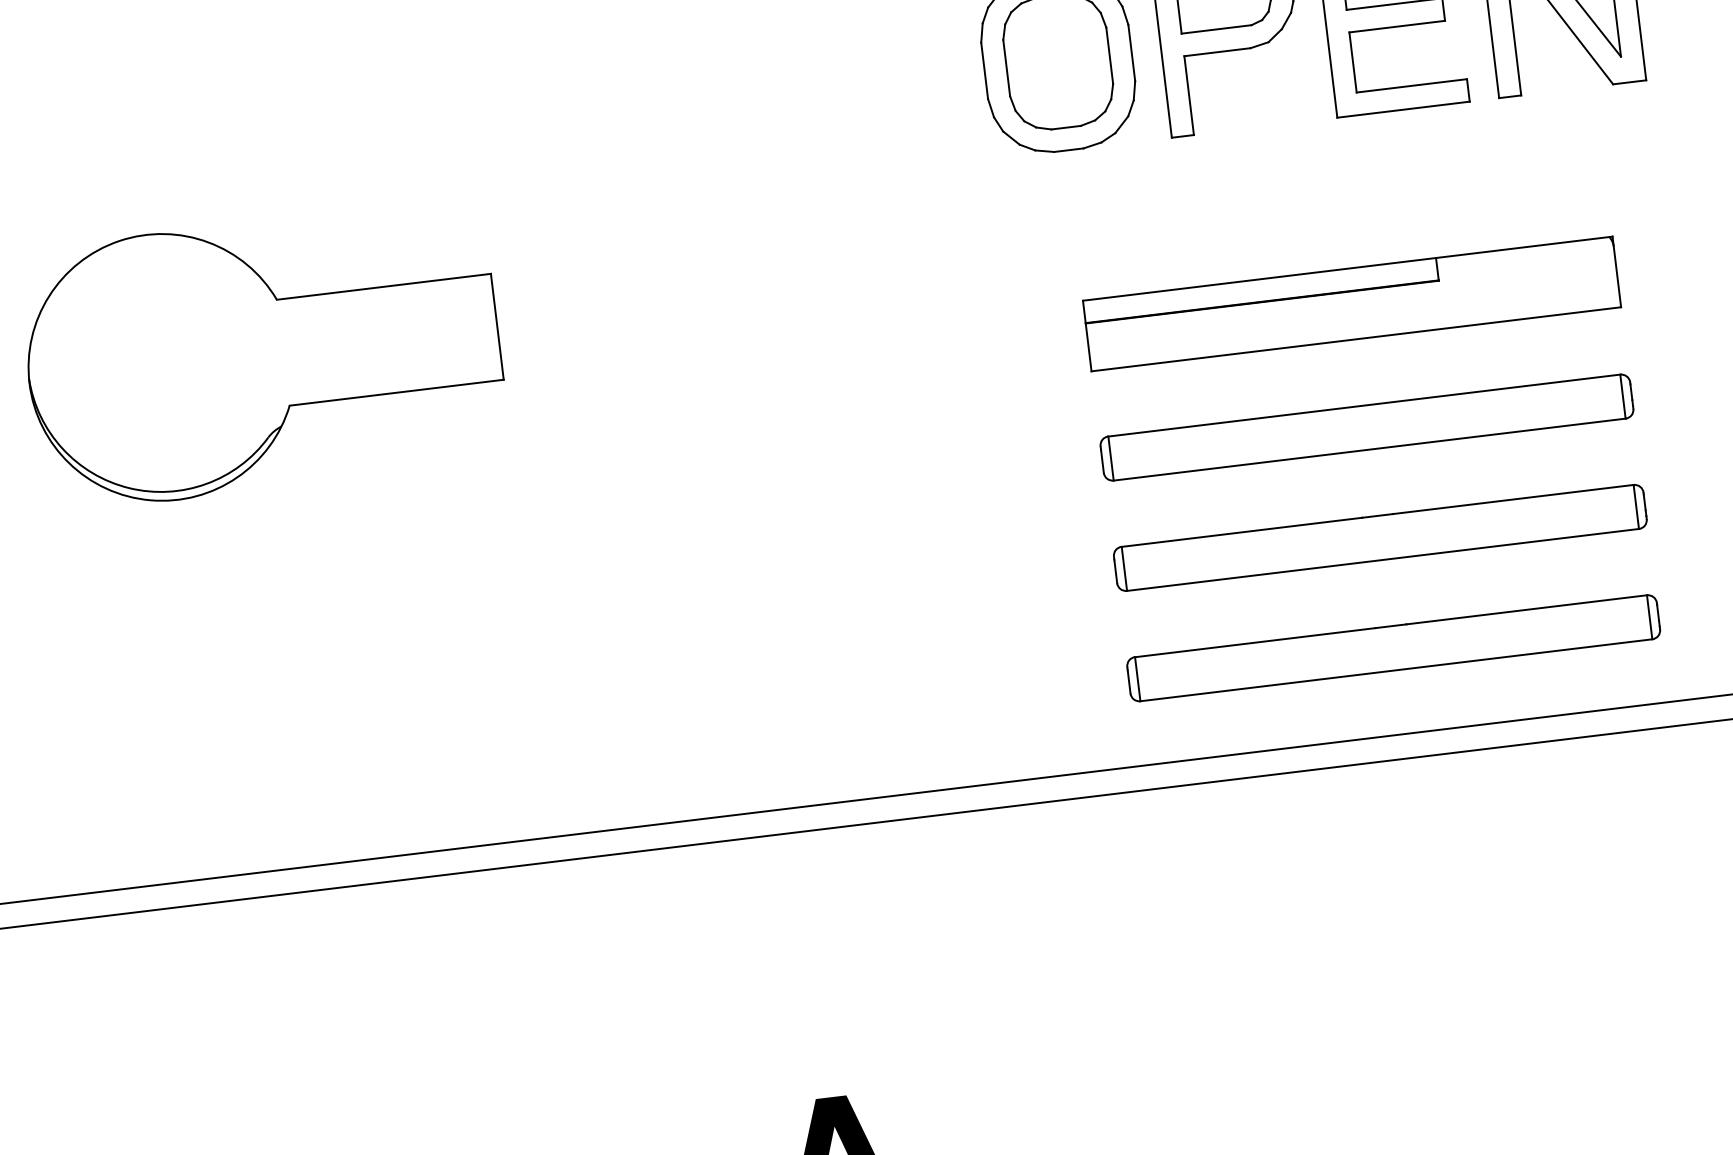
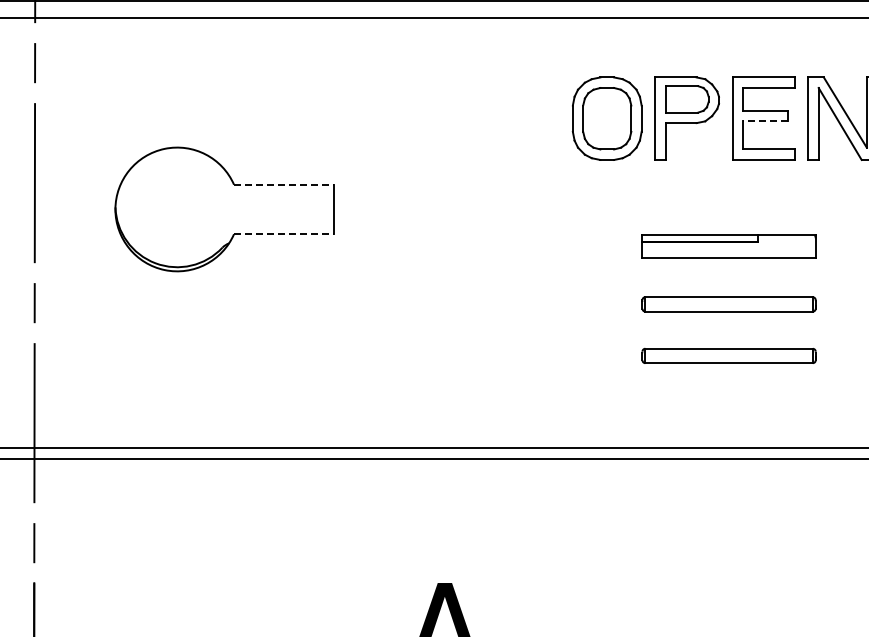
line: (1395, 27) -> (764, 121), solid -> dashed
line: (384, 286) -> (284, 184), solid -> dashed
part: (1350, 303) -> (728, 246), size x0.7
line: (397, 393) -> (284, 234), solid -> dashed
part: (1365, 427) -> (728, 304), size x0.7
part: (1378, 537) -> (728, 355), size x0.7
part: (1392, 648) -> (728, 407), removed

